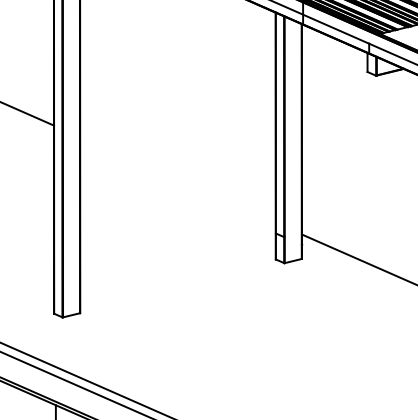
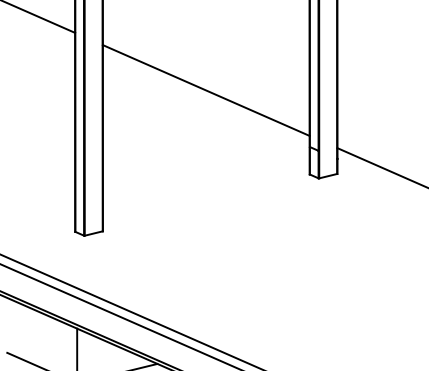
line: (177, 180) -> (205, 90), added

